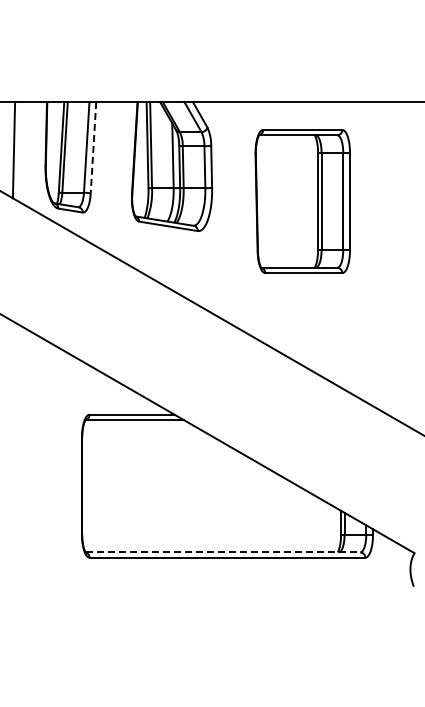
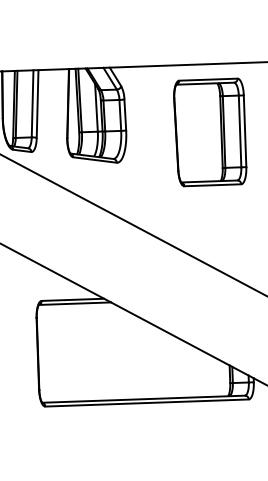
line: (93, 147) -> (37, 103), dashed -> solid
part: (302, 201) -> (210, 132), moved
line: (223, 552) -> (143, 399), dashed -> solid

